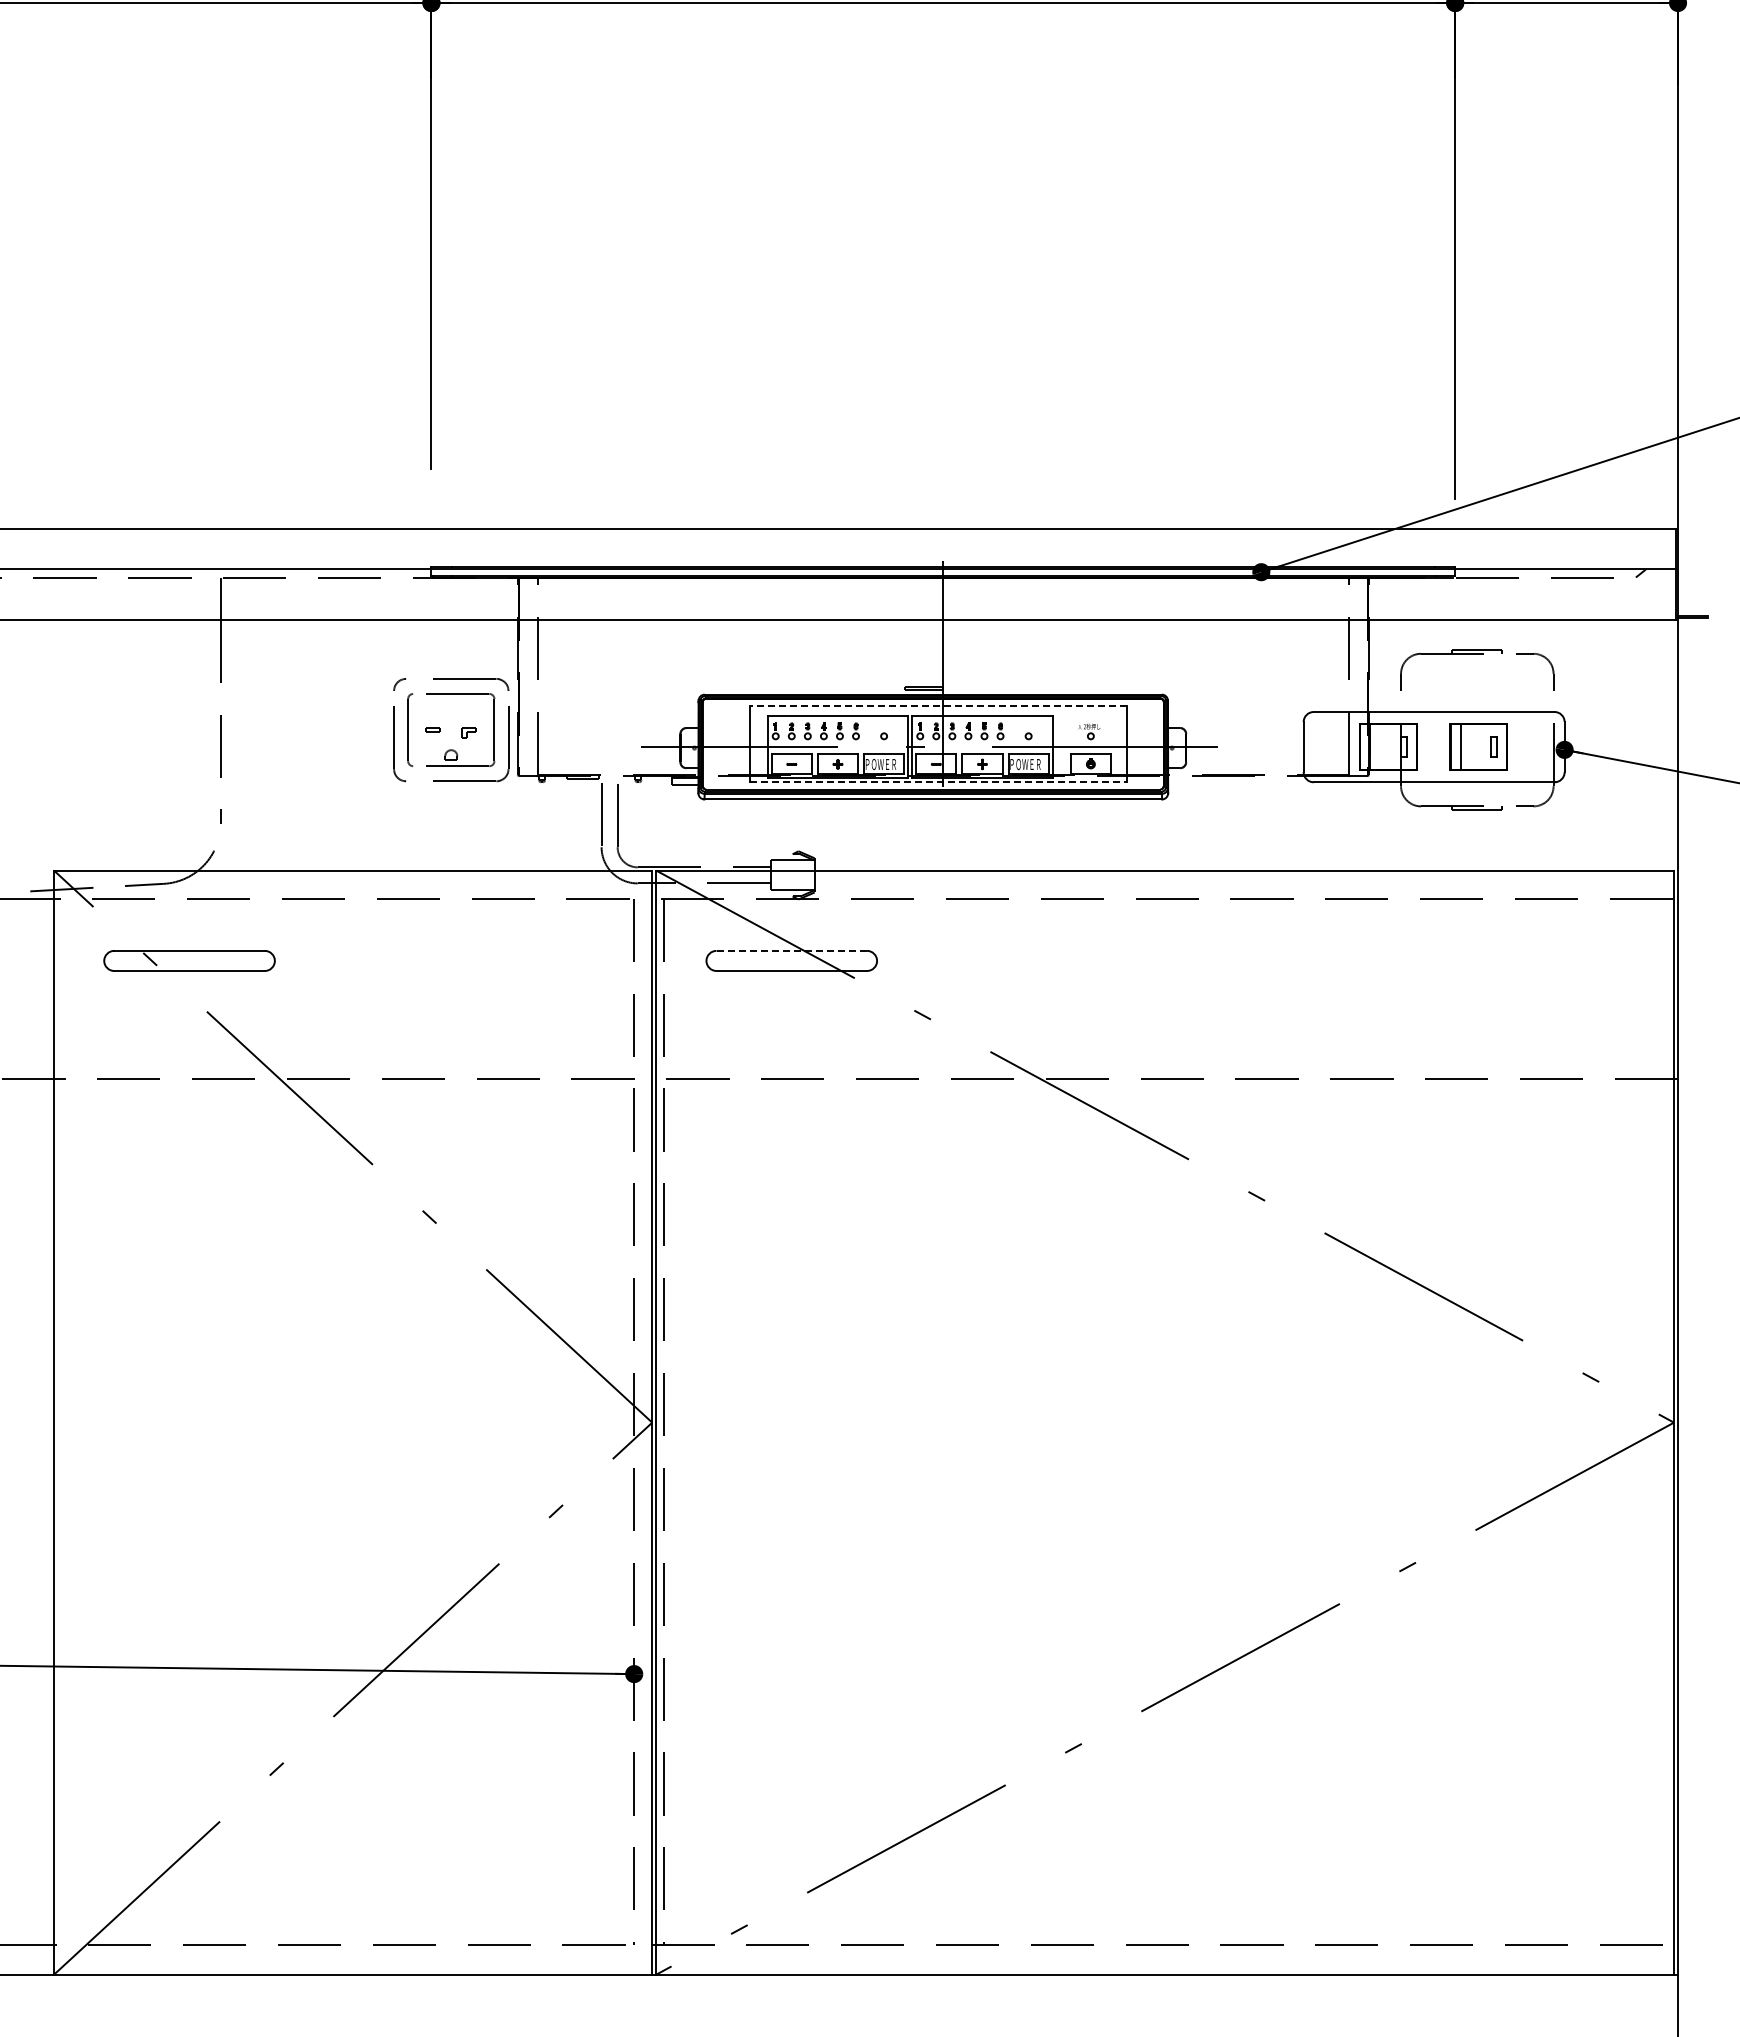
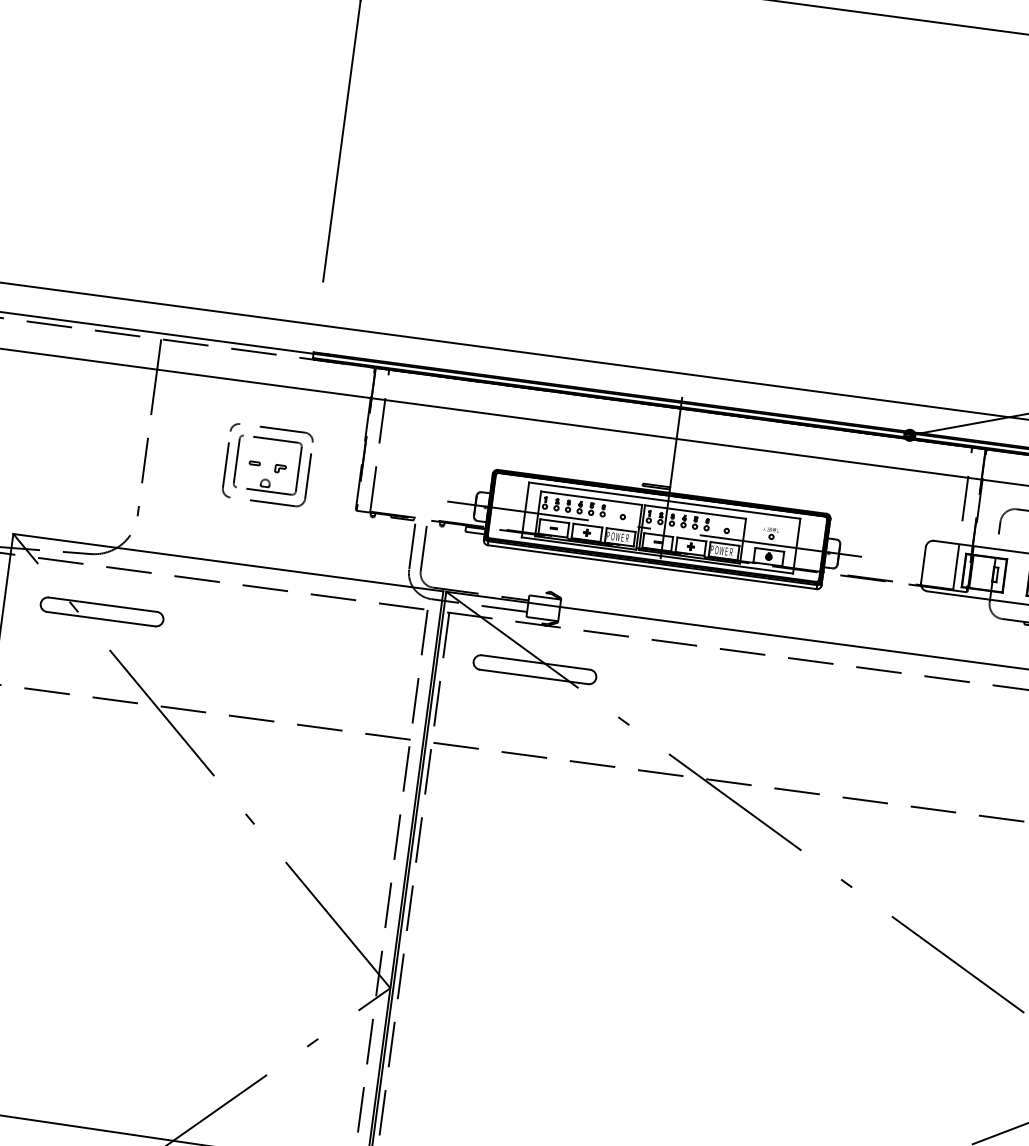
line: (938, 706) -> (664, 500), dashed -> solid
part: (461, 730) -> (275, 466), moved
line: (938, 782) -> (657, 555), dashed -> solid
line: (792, 950) -> (536, 662), dashed -> solid

